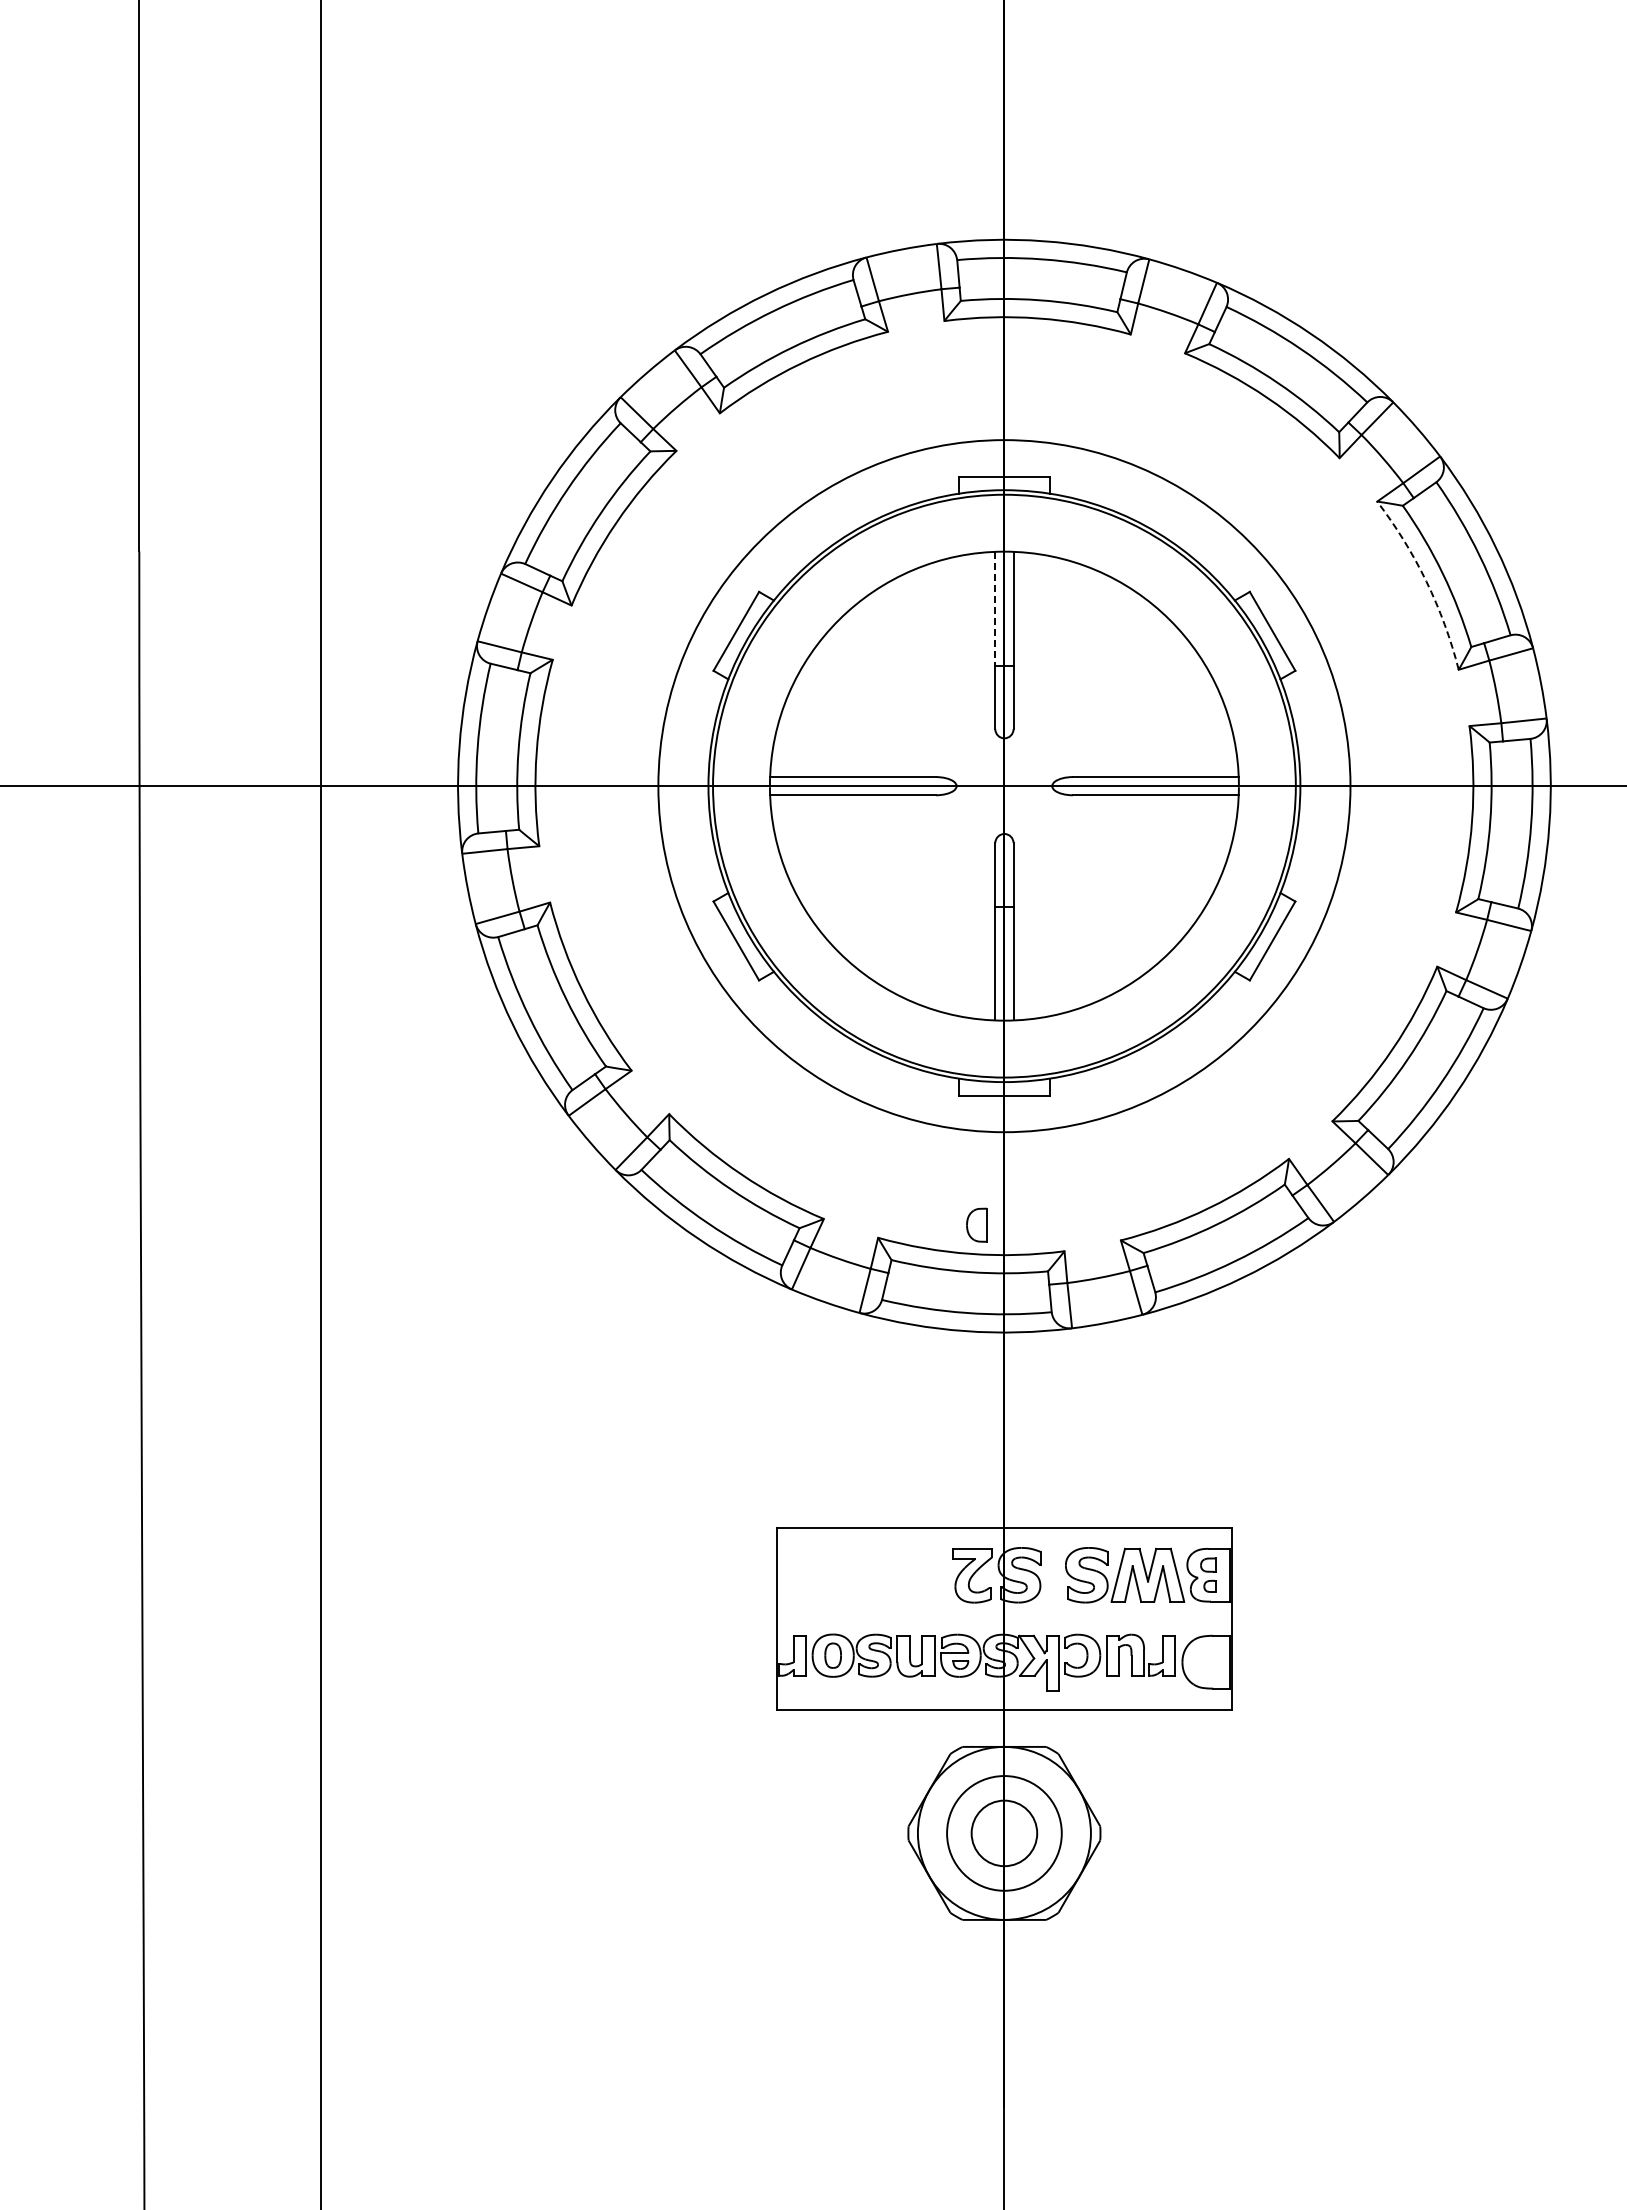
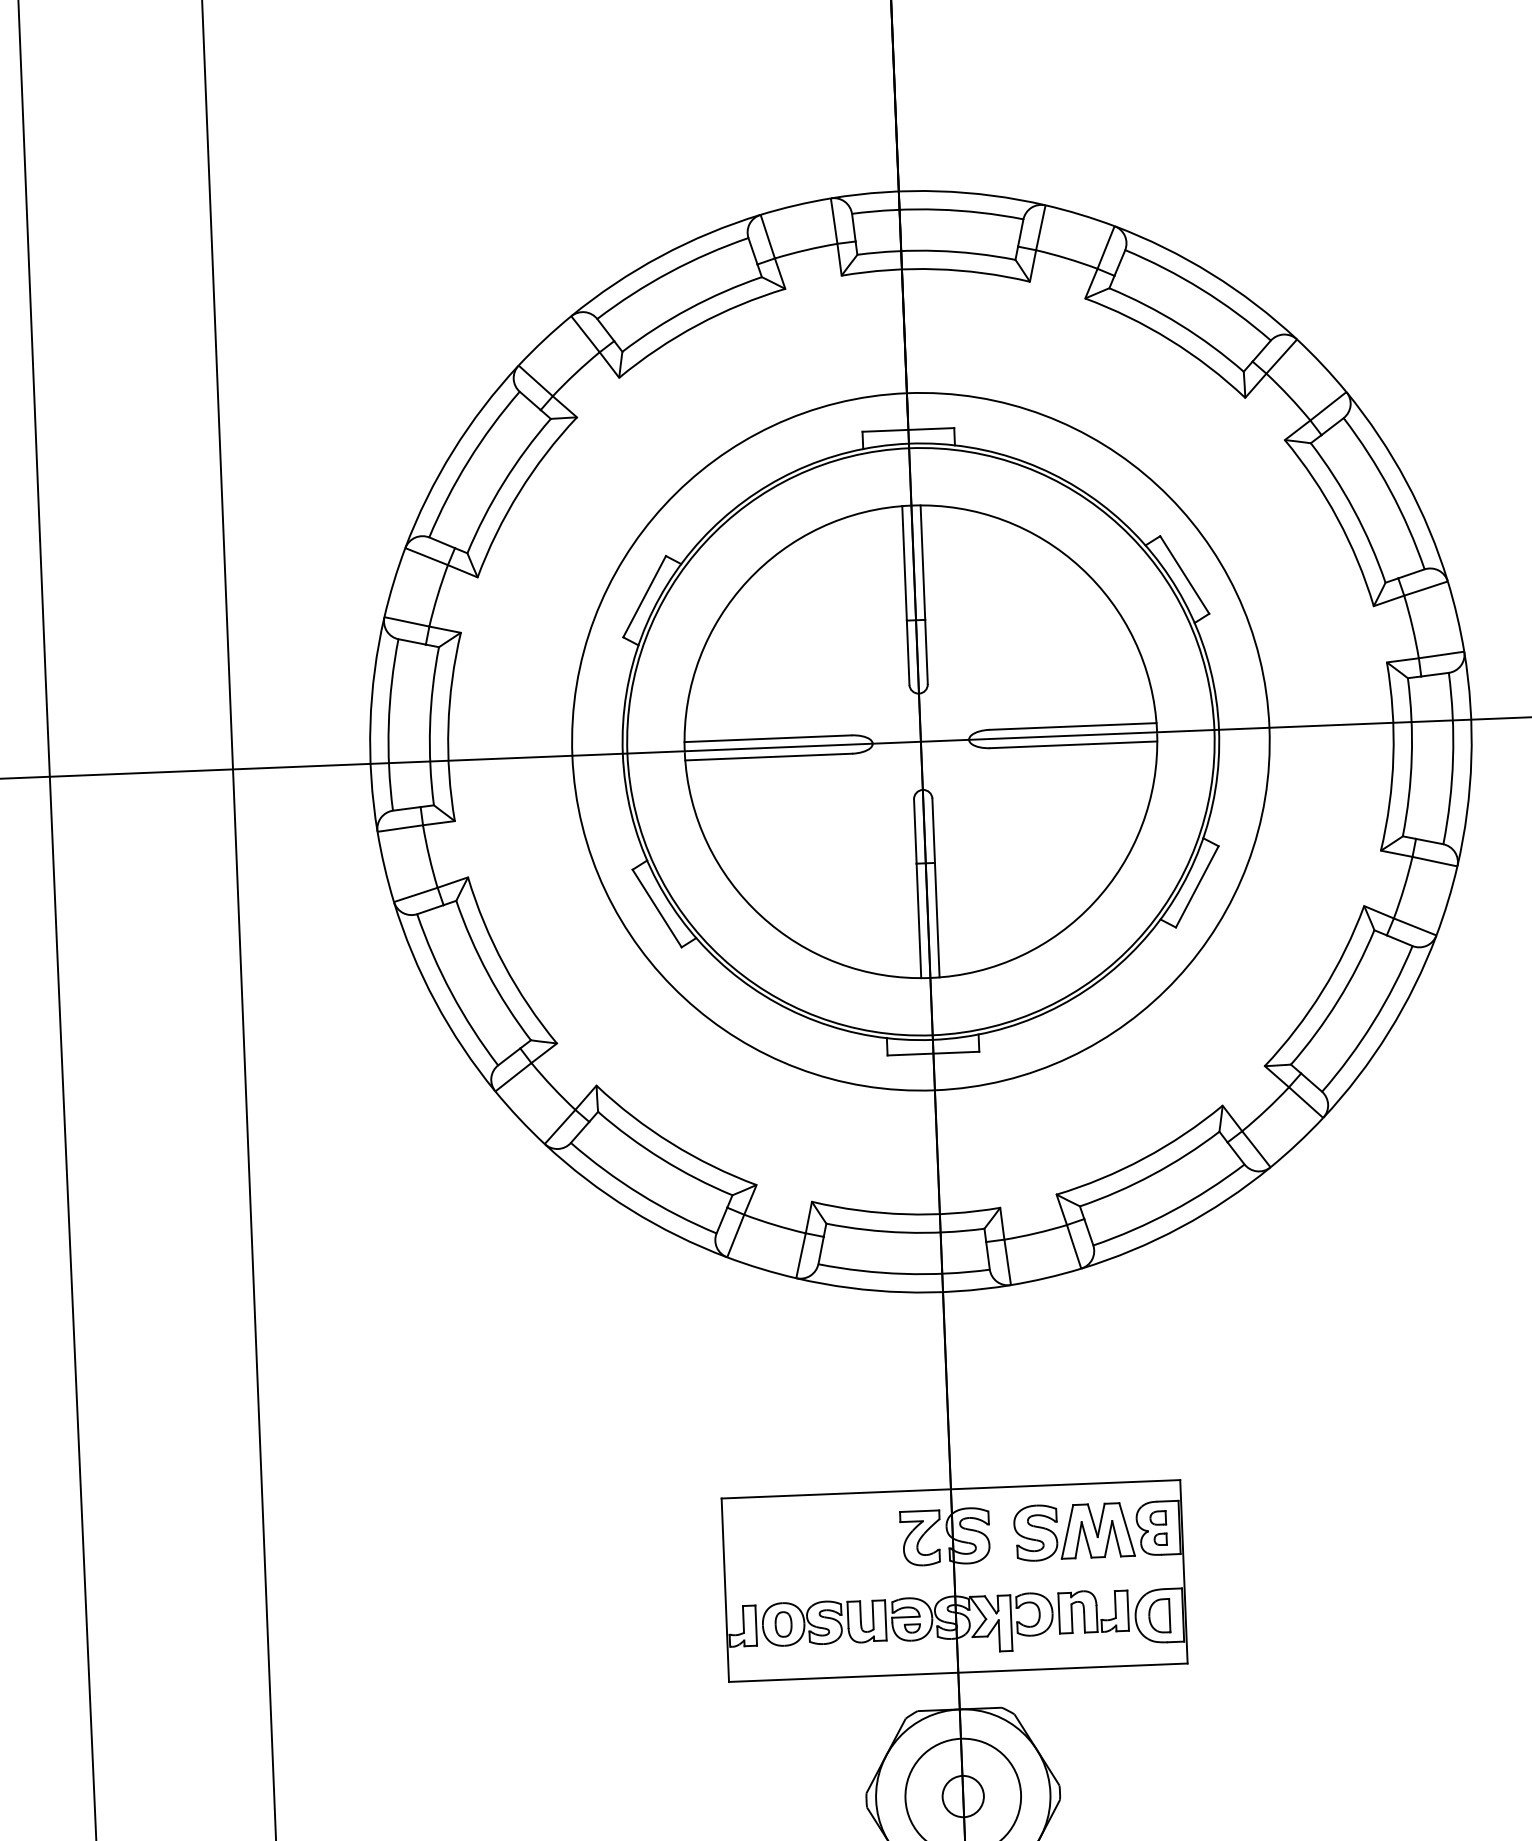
arc: (1426, 581) -> (1337, 518), dashed -> solid
line: (995, 608) -> (904, 563), dashed -> solid
part: (976, 1224) -> (1158, 1615), moved
circle: (1003, 1832) -> (962, 1795), size x0.62

